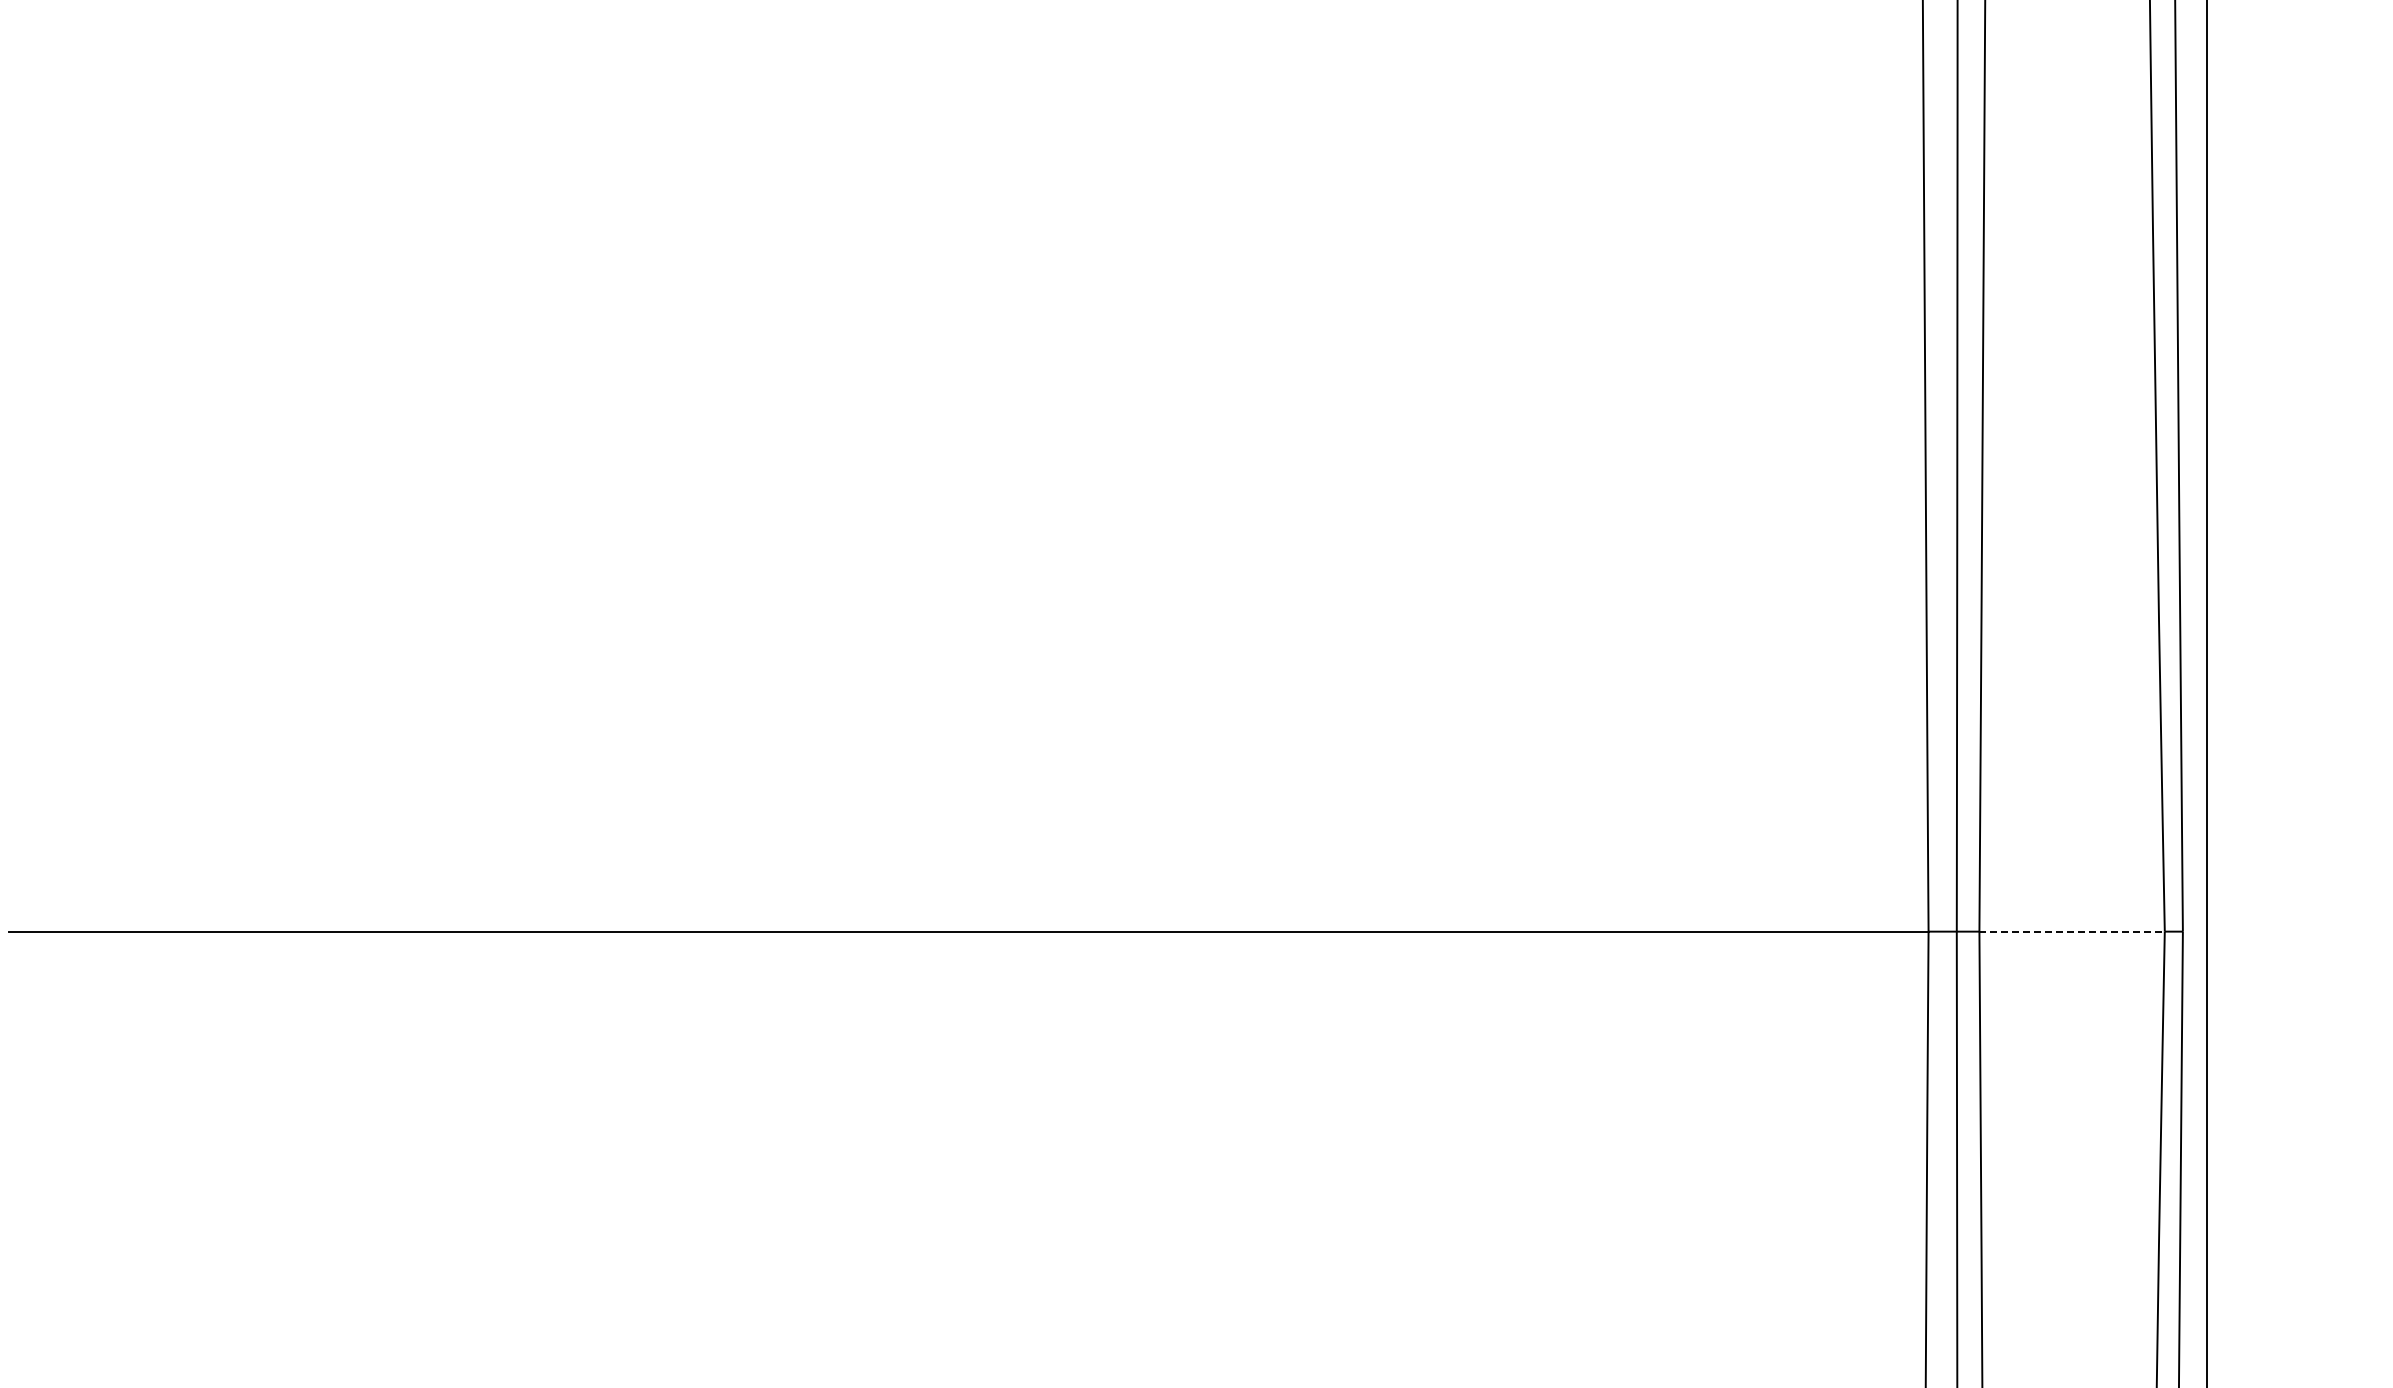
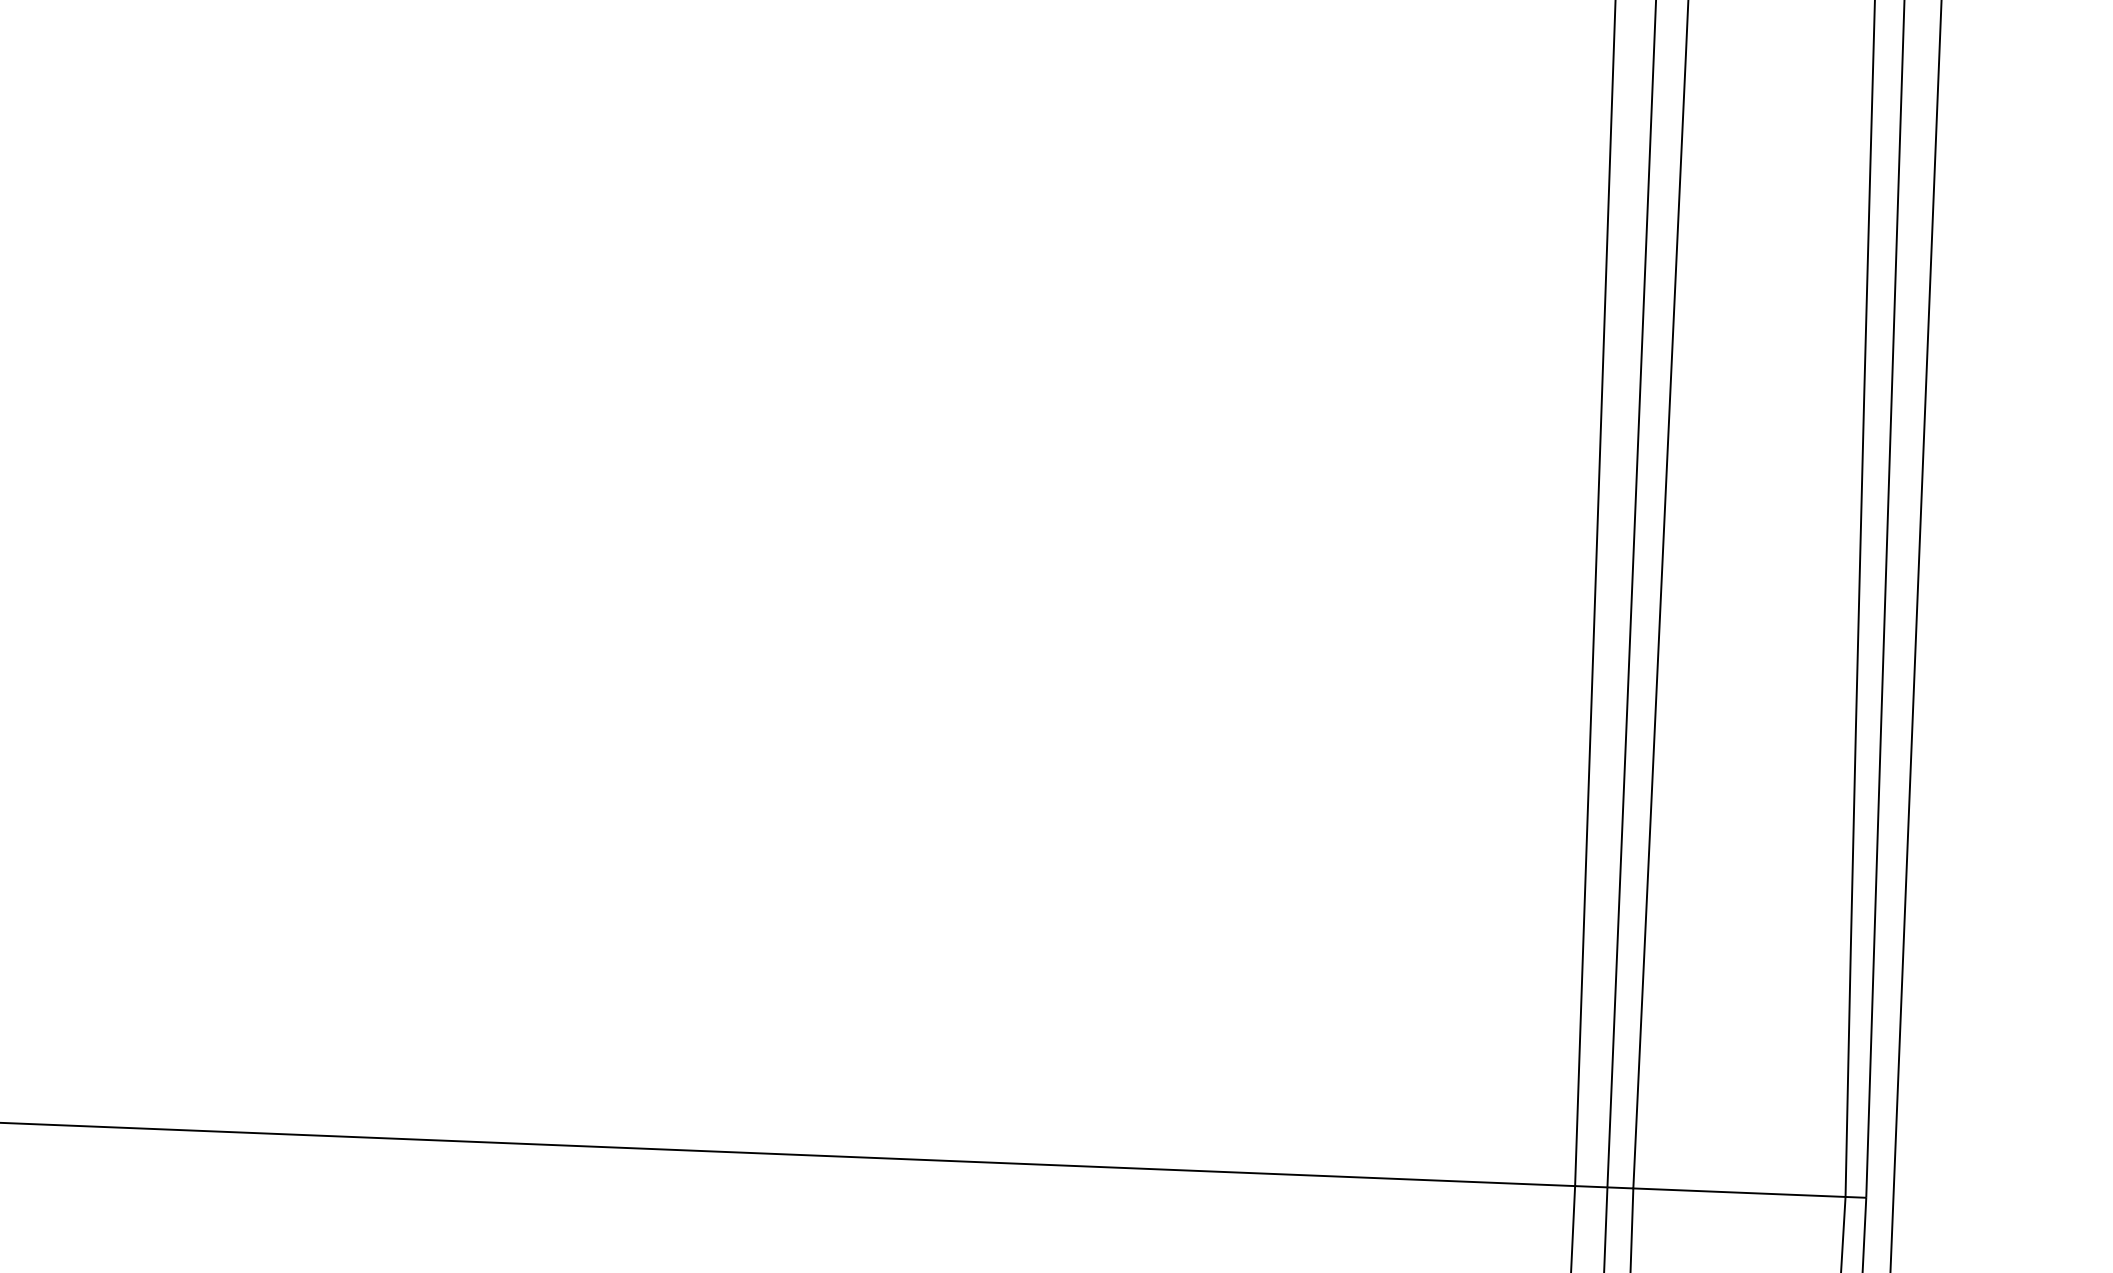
line: (2072, 931) -> (1739, 1192), dashed -> solid

